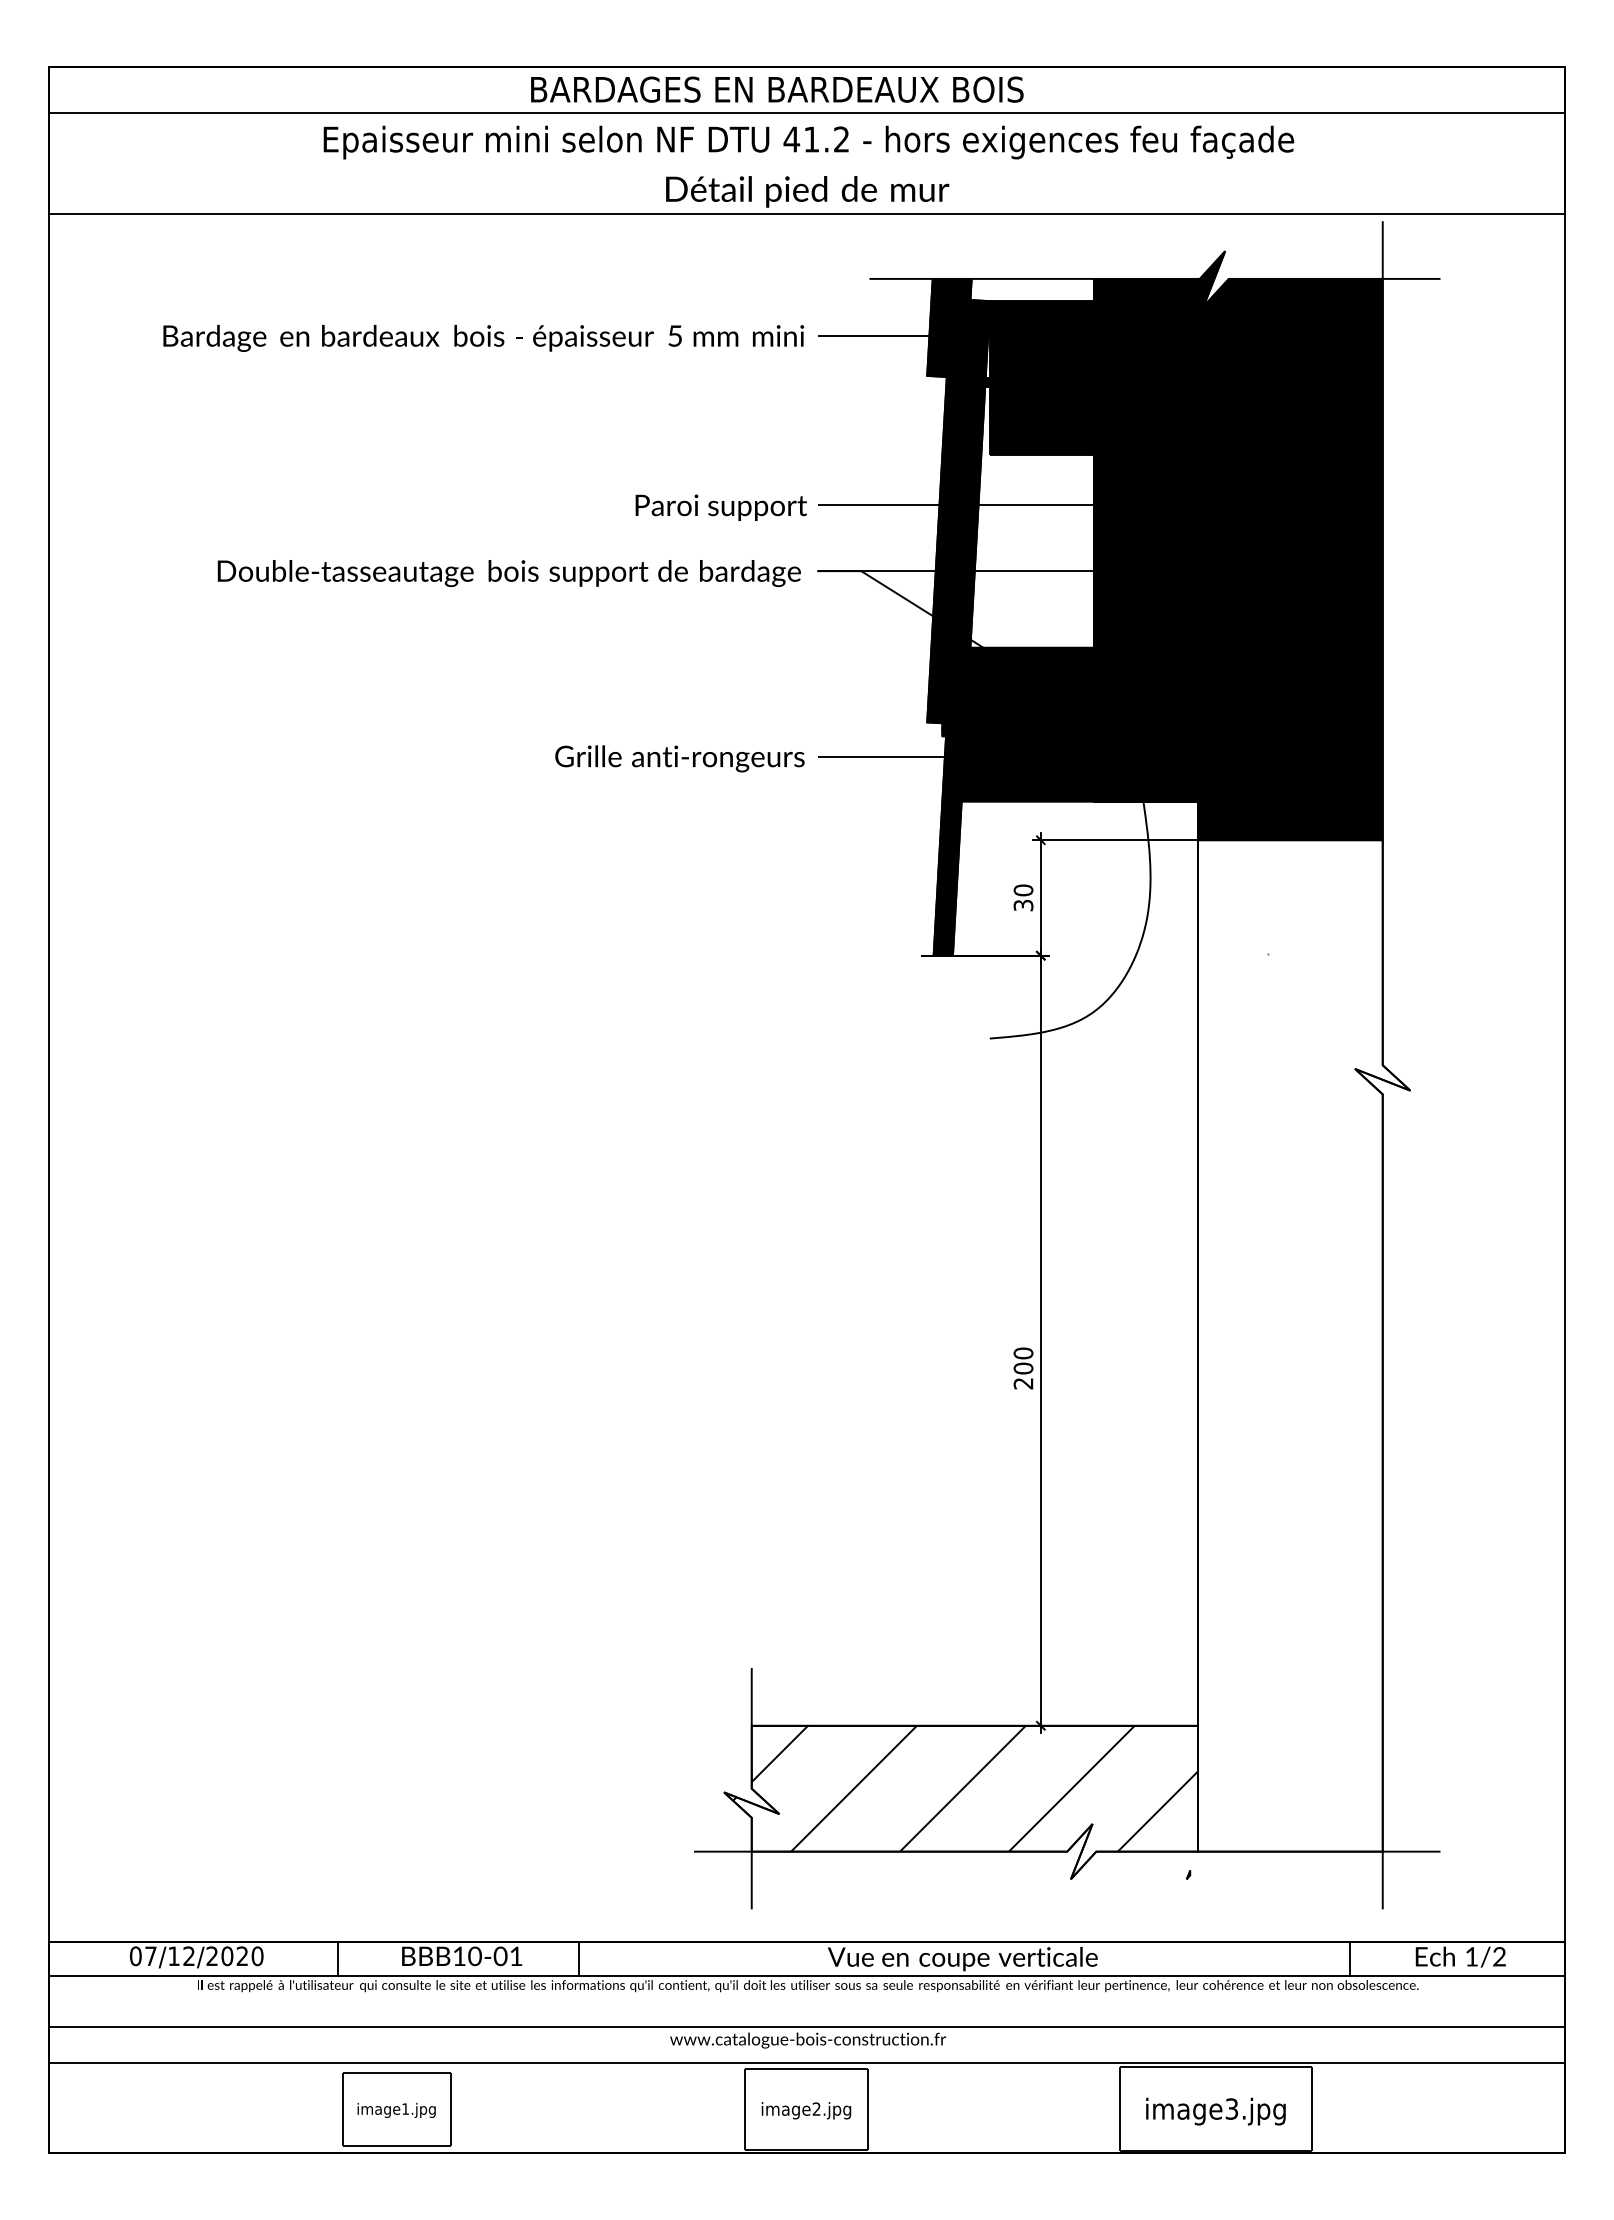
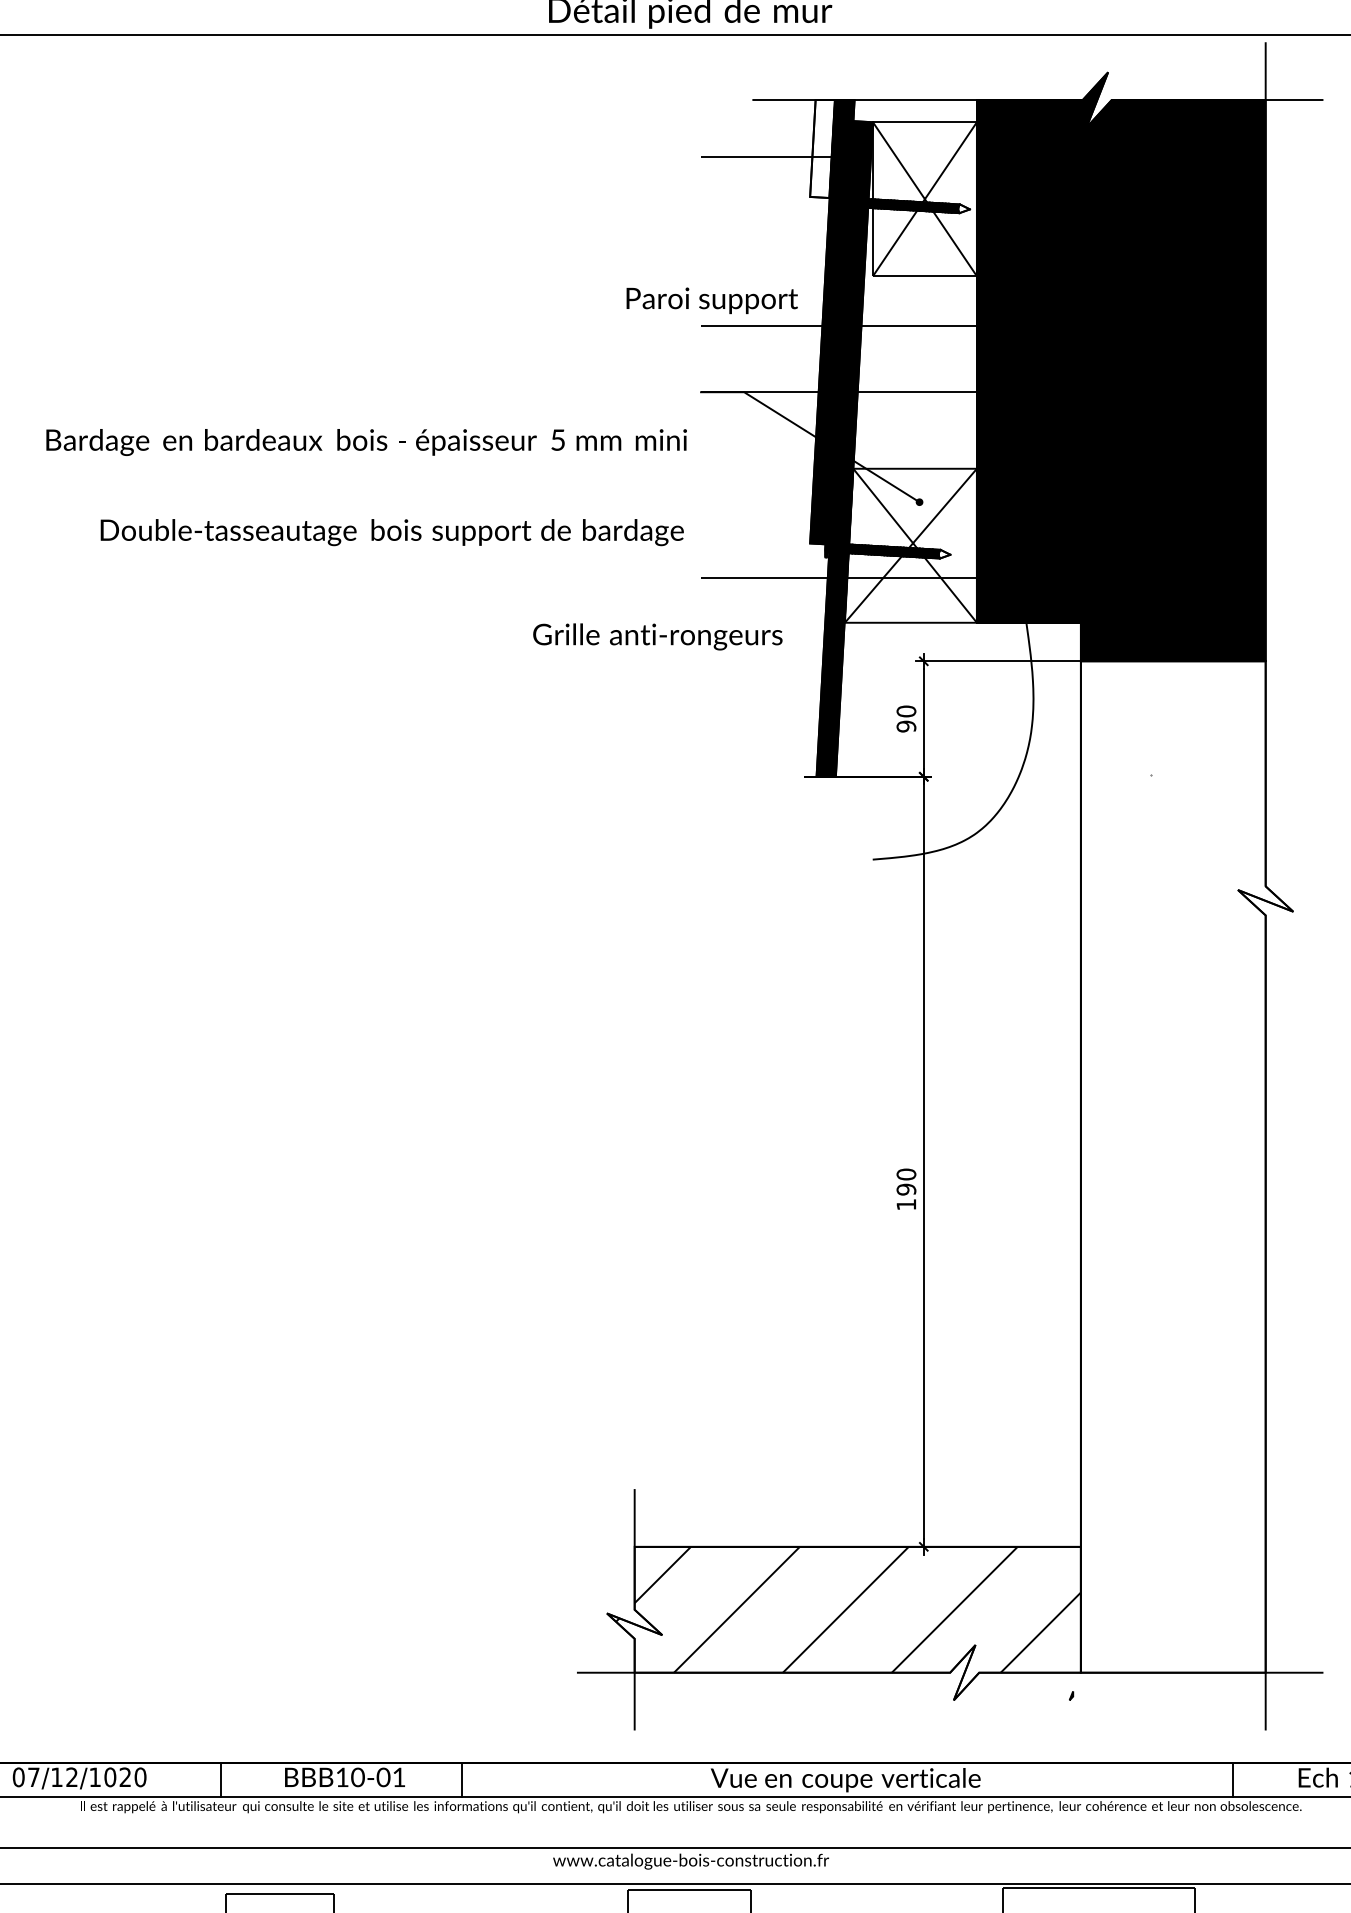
fill: (939, 327) -> (822, 148), removed
text: (483, 338) -> (366, 442), moved
fill: (1041, 378) -> (924, 199), removed
fill: (1081, 387) -> (964, 208), removed
text: (720, 507) -> (711, 300), moved
text: (508, 573) -> (391, 532), moved
fill: (1027, 724) -> (910, 545), removed
fill: (1061, 732) -> (944, 553), removed
text: (679, 758) -> (657, 636), moved
text: (1023, 905) -> (906, 726), 30 -> 90
text: (1023, 1375) -> (906, 1196), 200 -> 190
text: (211, 1955) -> (94, 1776), 07/12/2020 -> 07/12/1020

